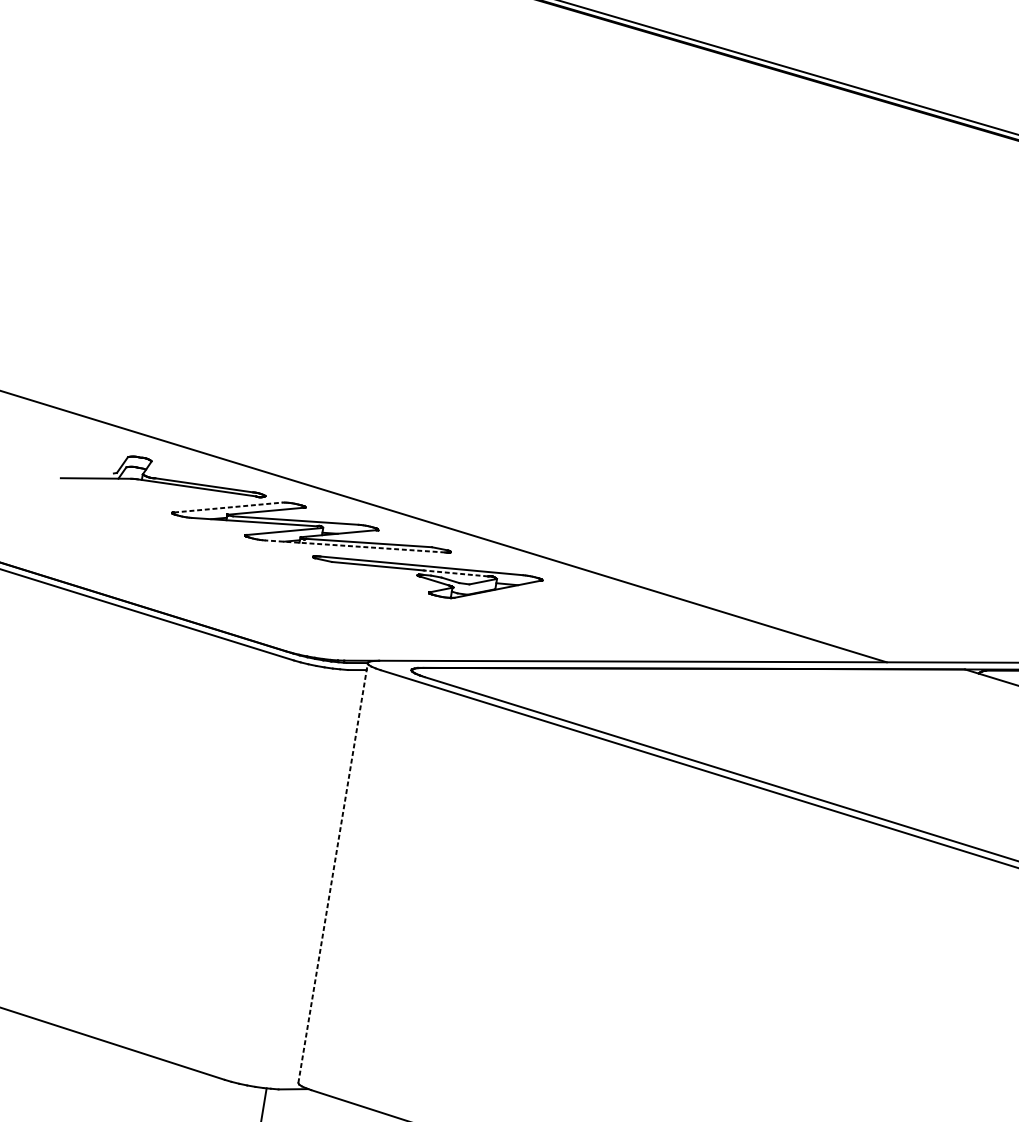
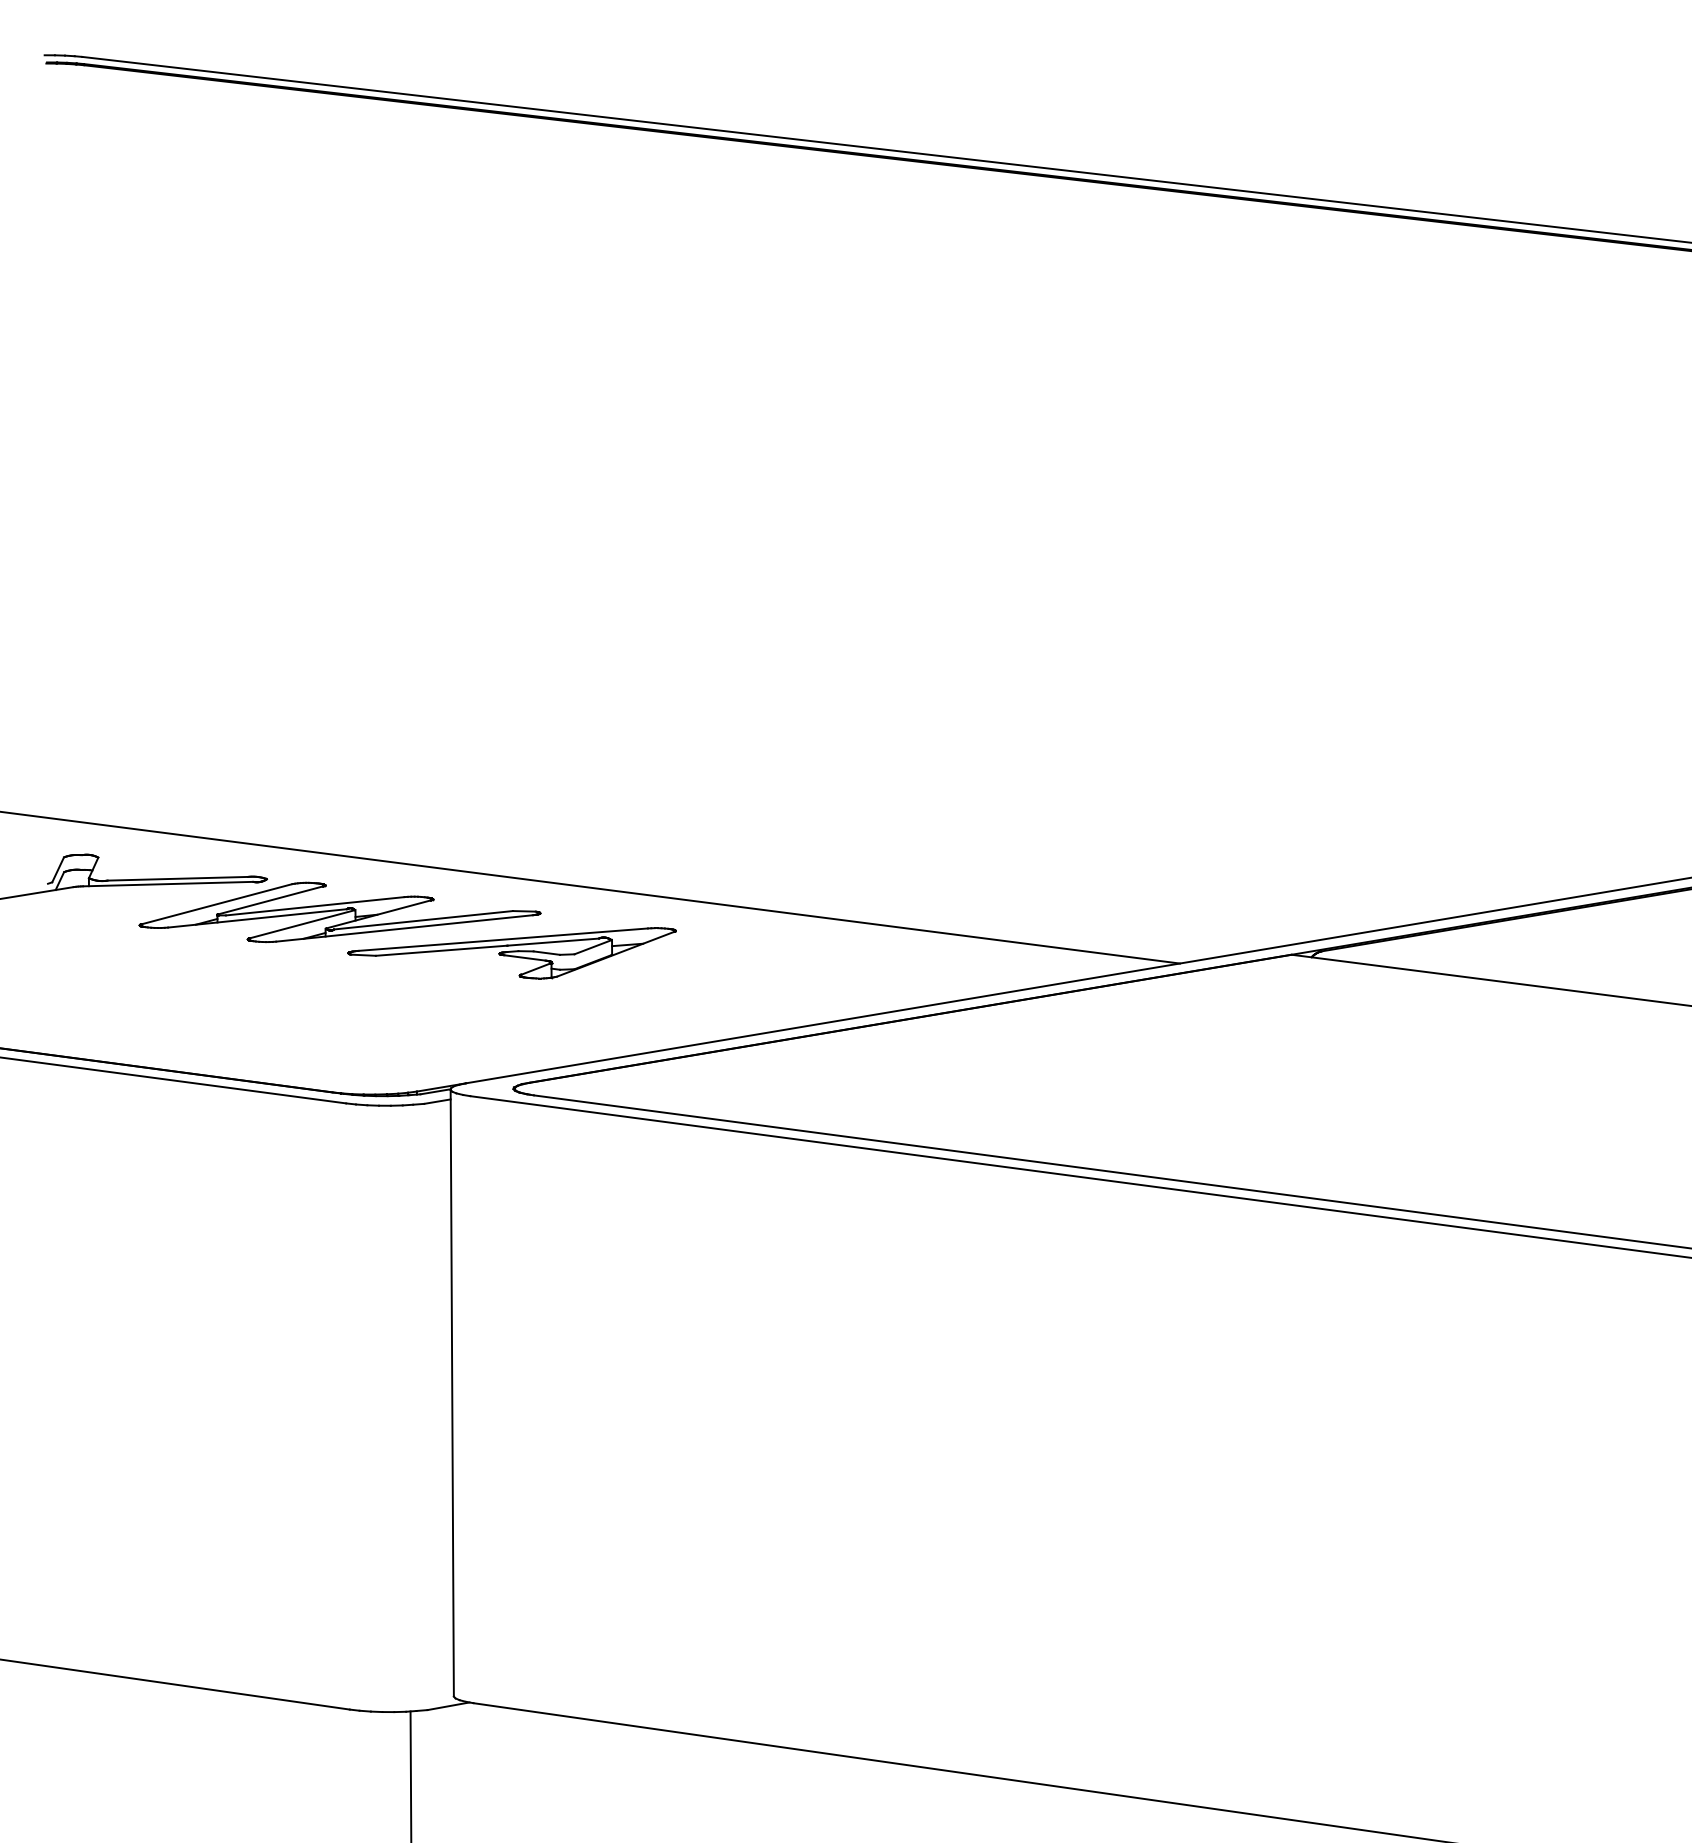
line: (228, 507) -> (217, 904), dashed -> solid
line: (354, 546) -> (404, 928), dashed -> solid
line: (456, 573) -> (553, 942), dashed -> solid
line: (333, 872) -> (452, 1392), dashed -> solid

